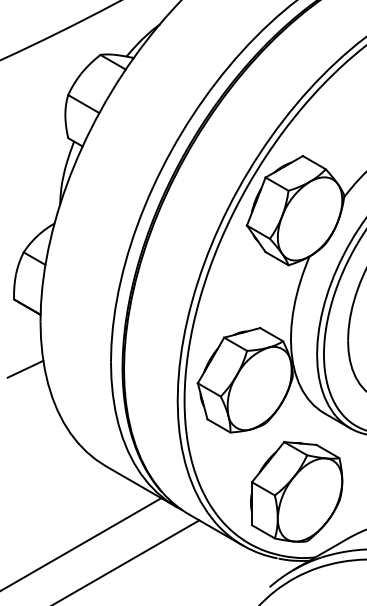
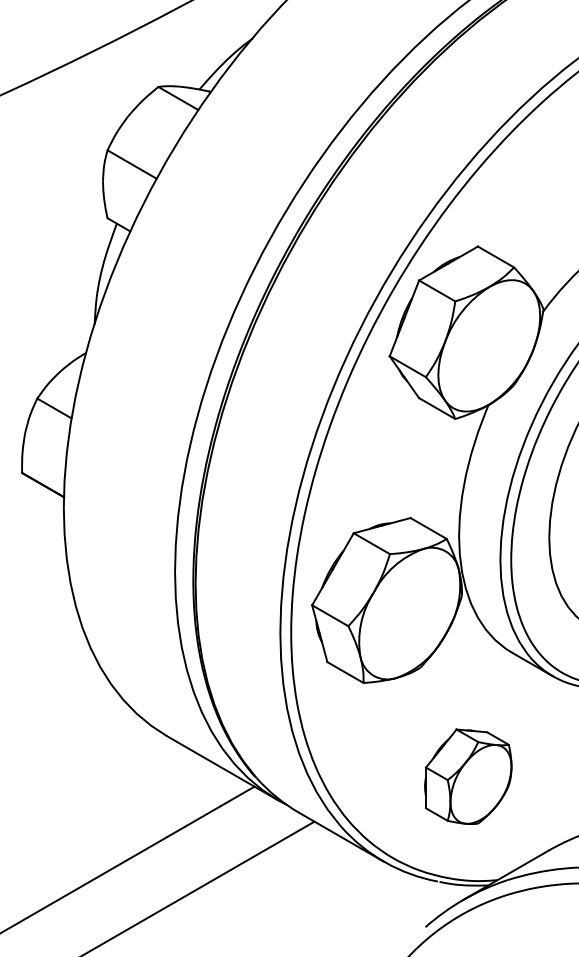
line: (25, 368) -> (40, 581), removed
part: (296, 491) -> (467, 776), size x0.6

